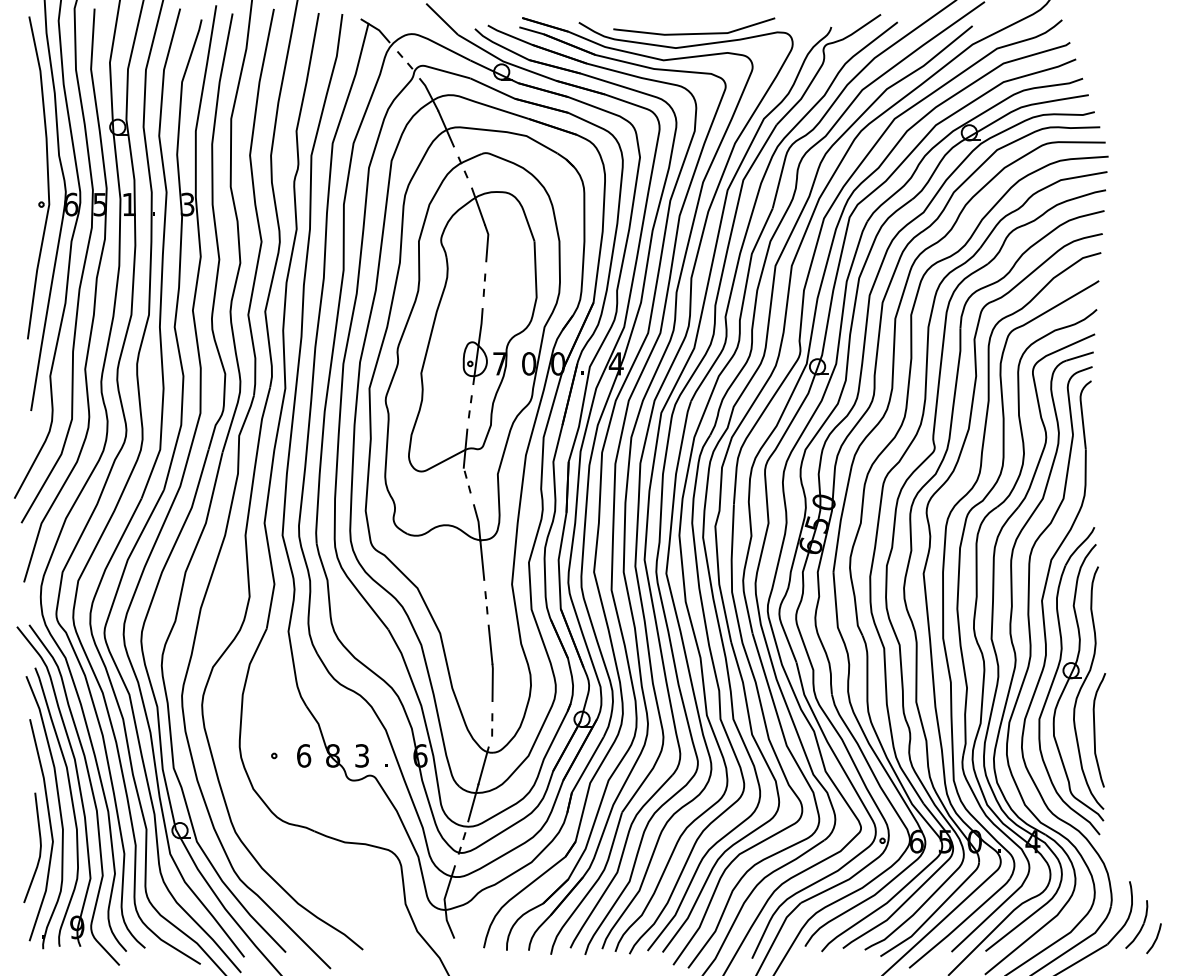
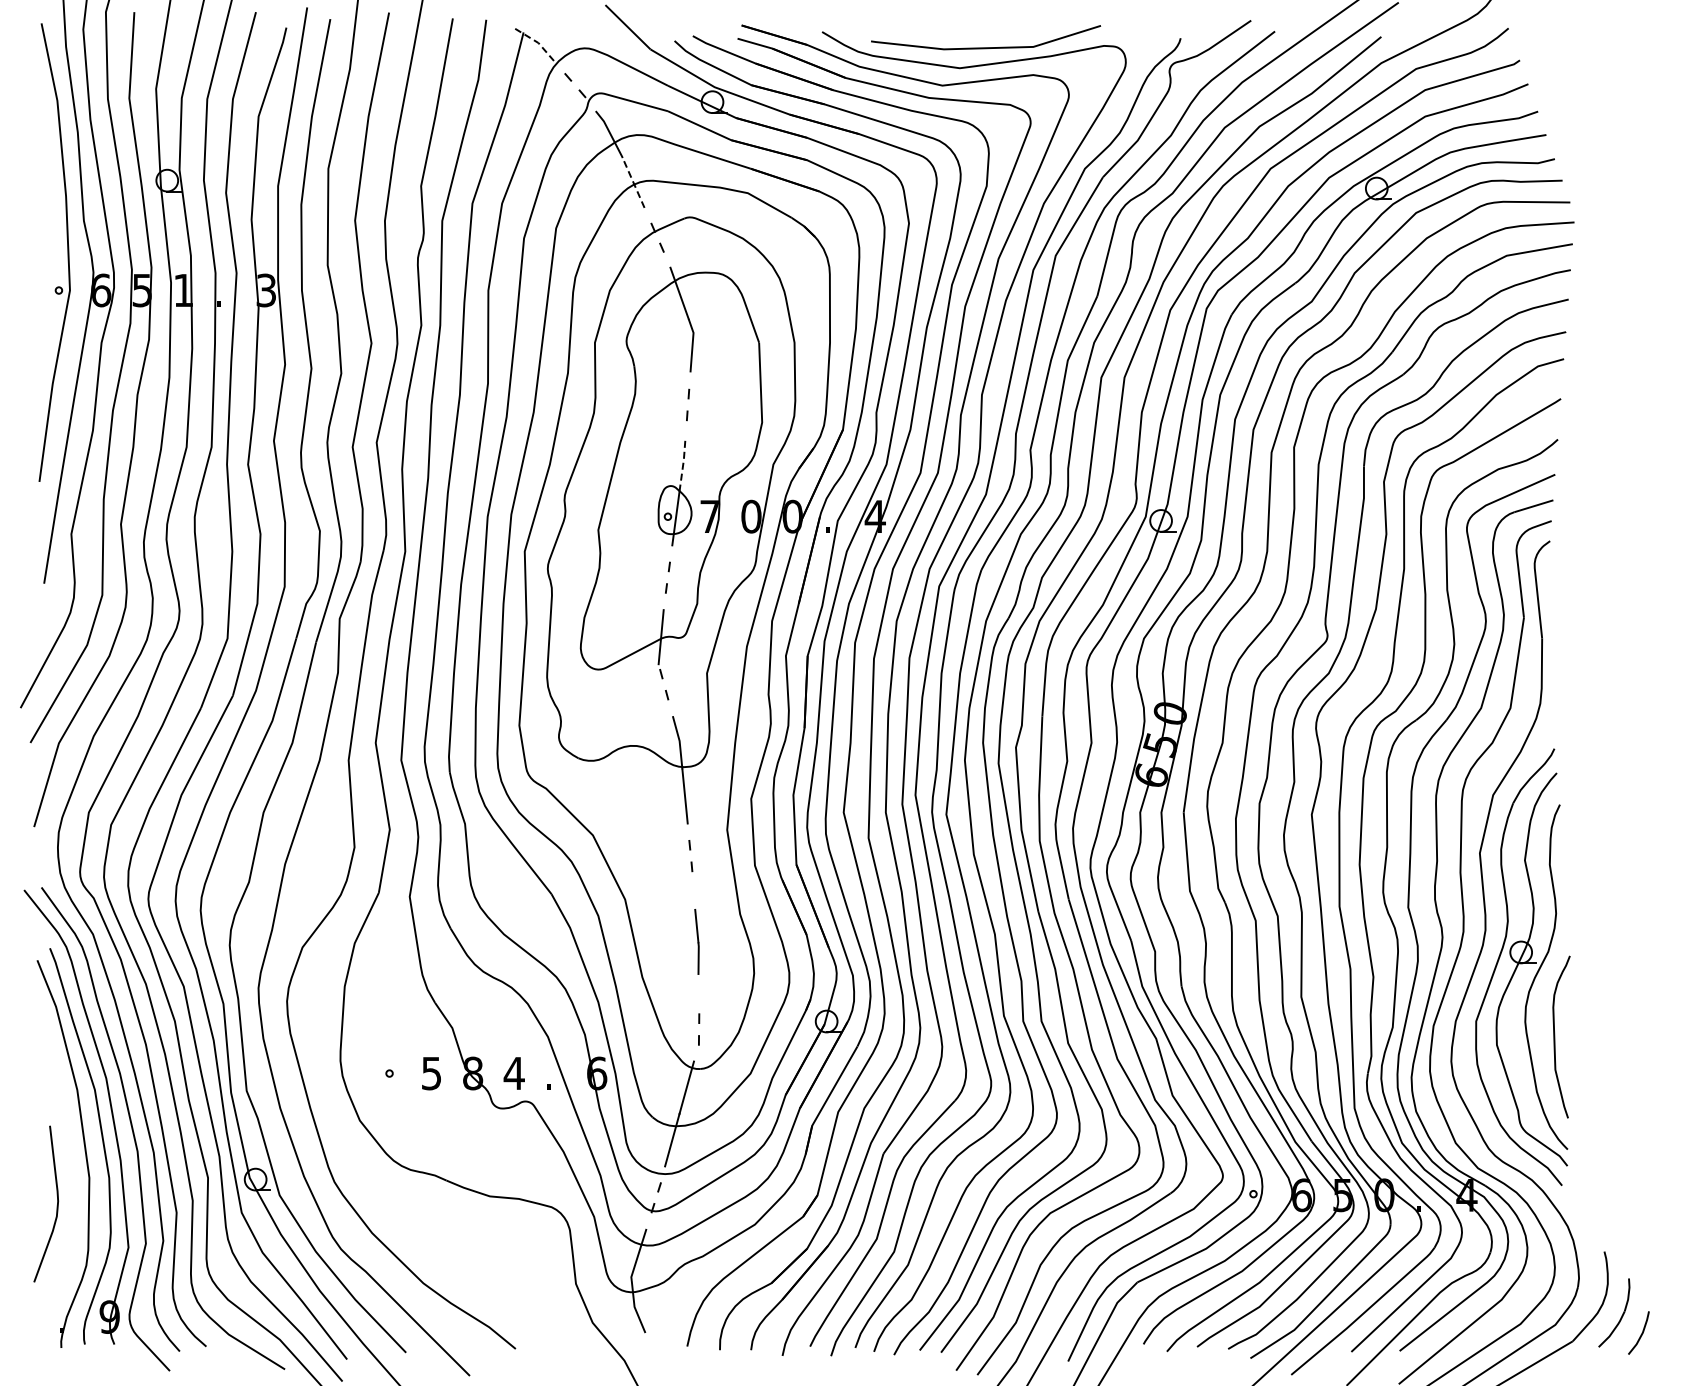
line: (377, 29) -> (535, 41), solid -> dashed
line: (446, 128) -> (633, 182), solid -> dashed
line: (481, 326) -> (683, 463), solid -> dashed
part: (490, 662) -> (696, 941), size x0.6
text: (303, 755) -> (431, 1073), 6 -> 5
text: (361, 755) -> (513, 1073), 3 -> 4
line: (50, 829) -> (71, 1178), removed

